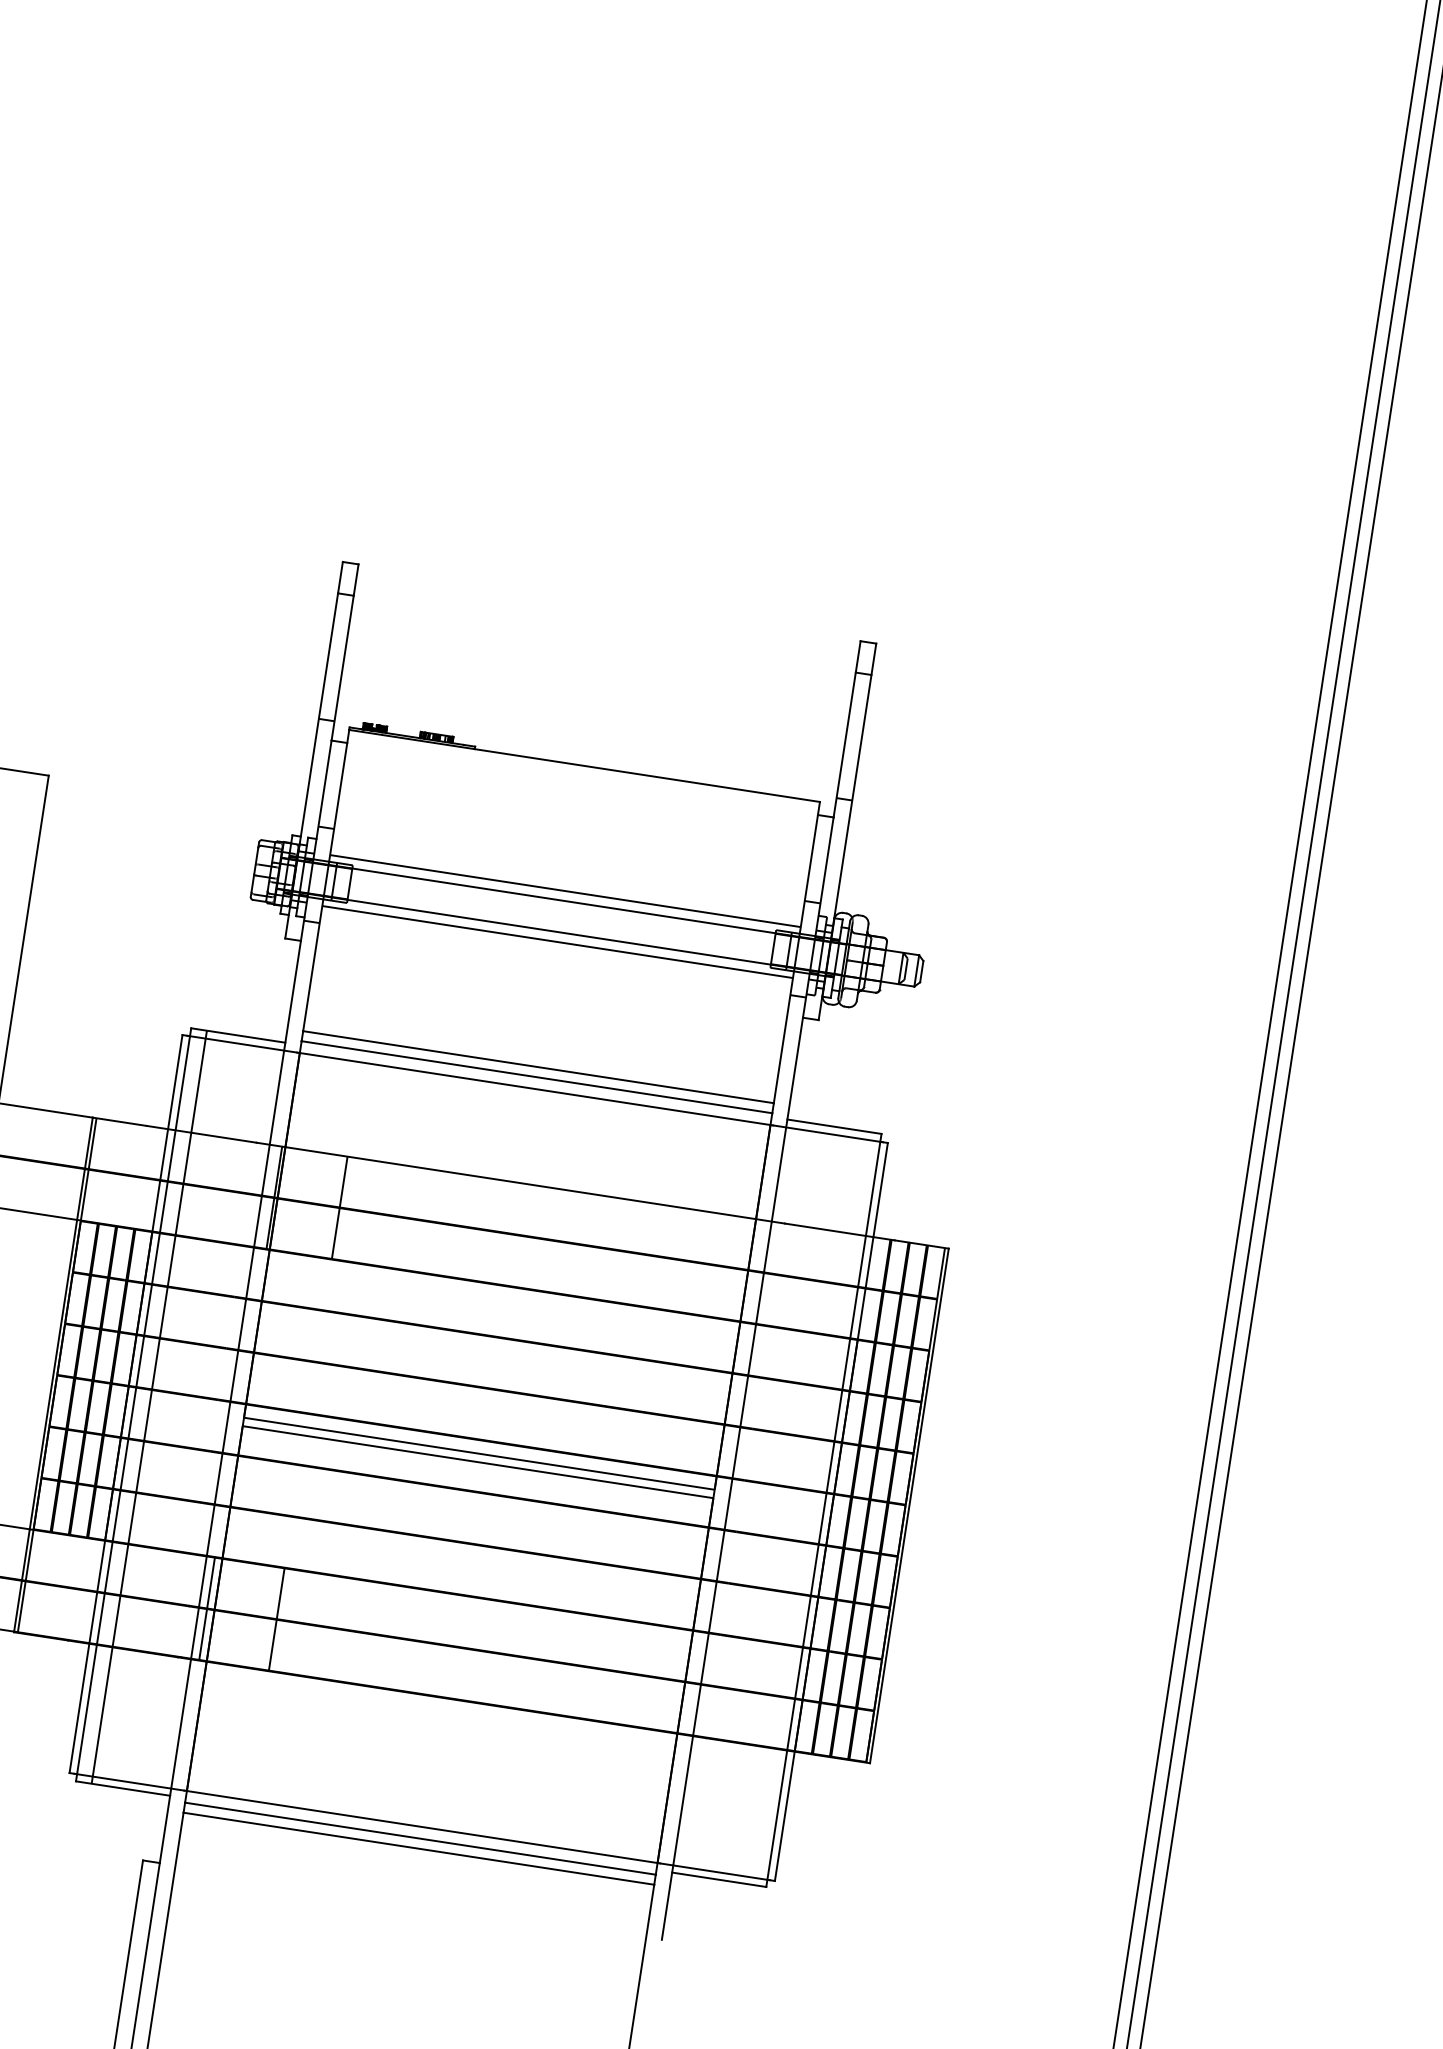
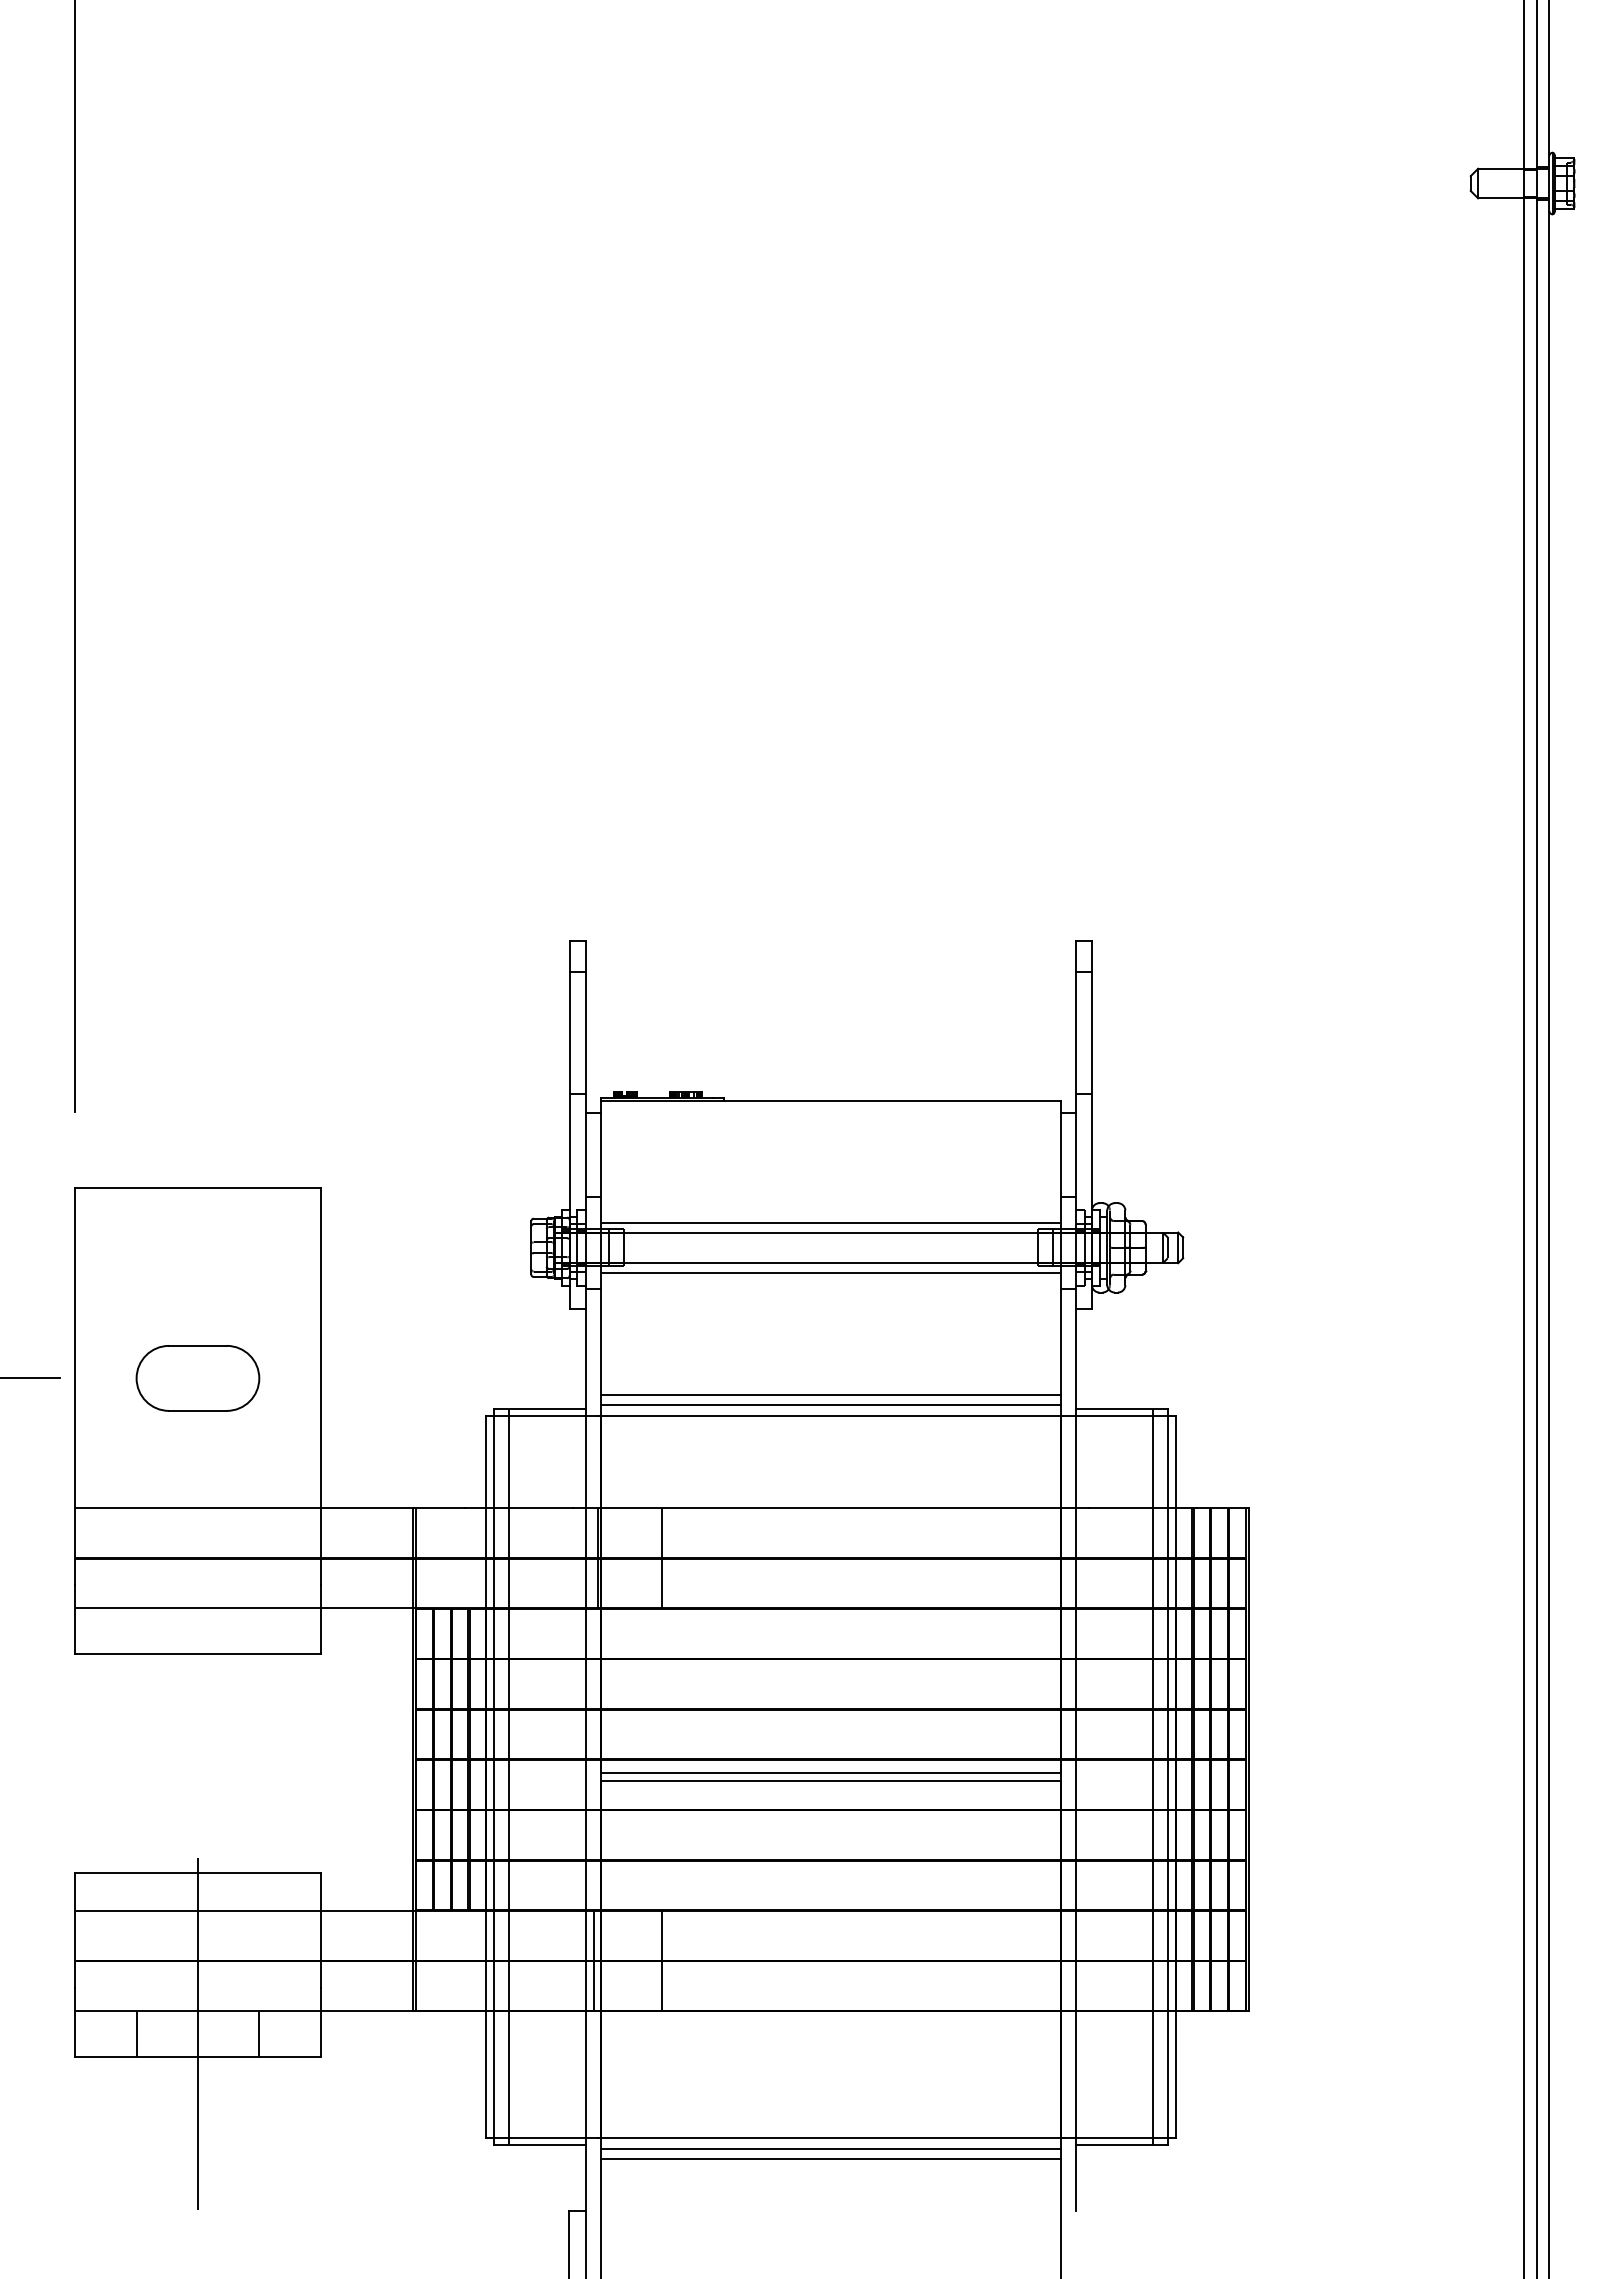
line: (808, 1507) -> (1153, 1776), added

